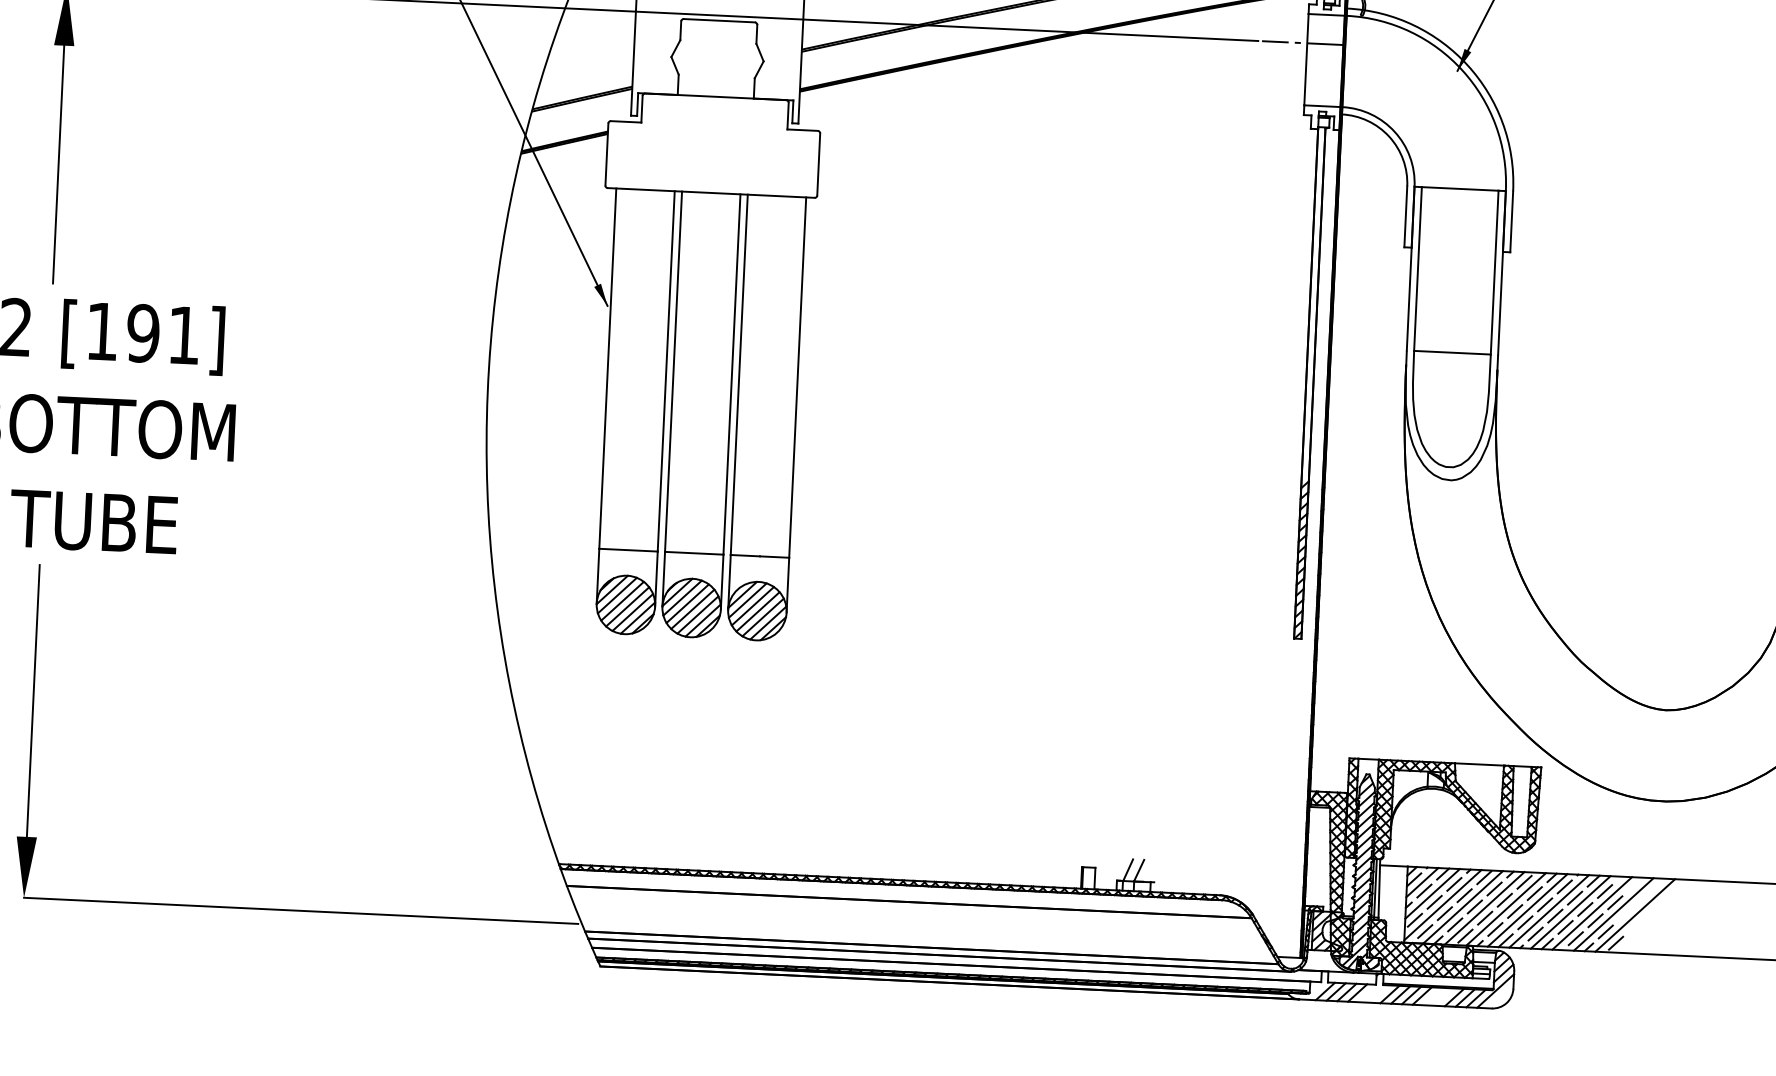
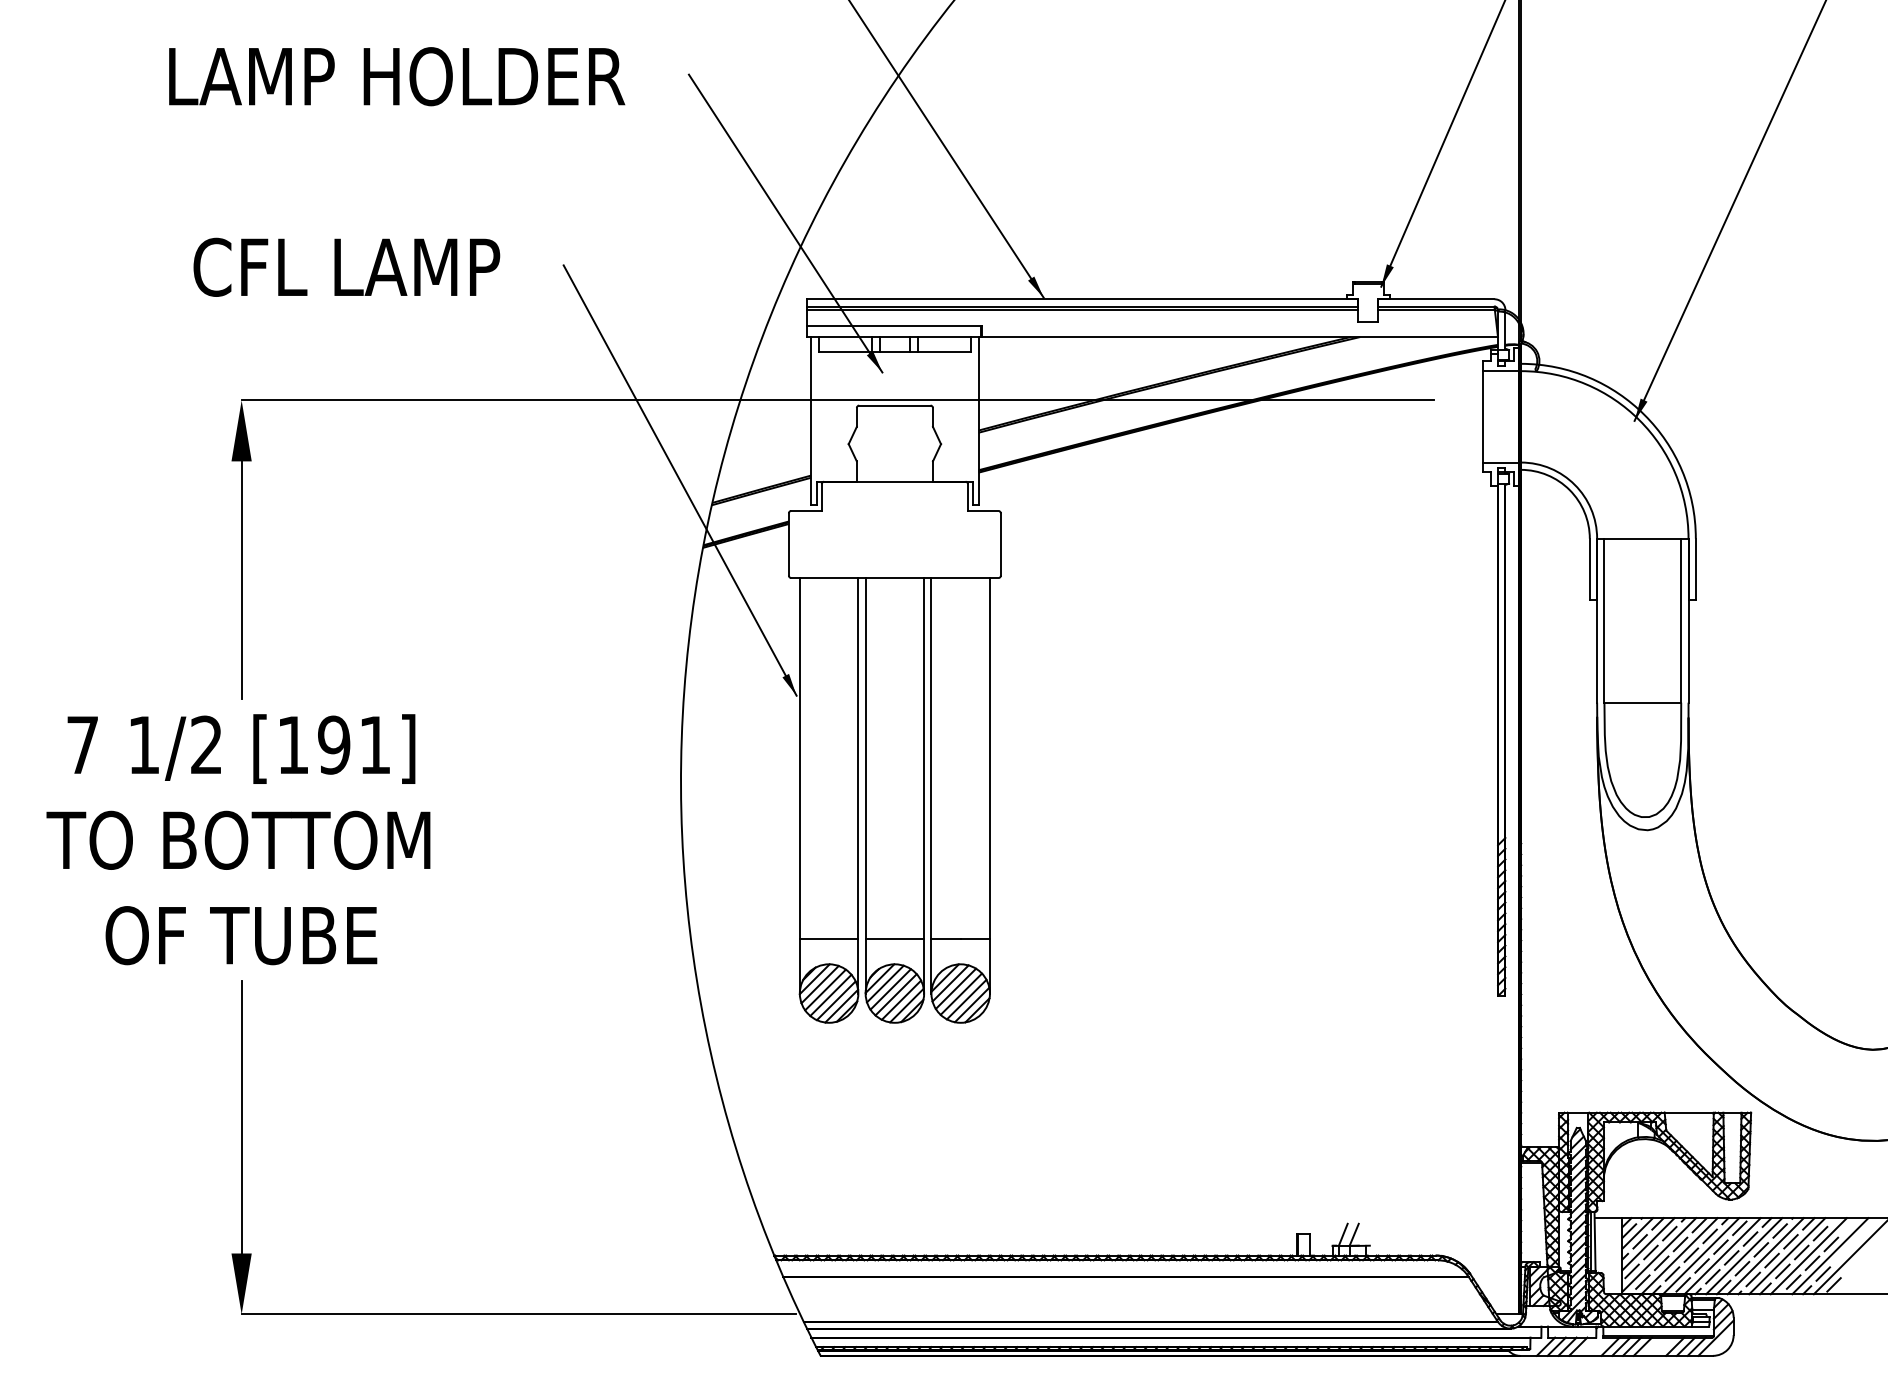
line: (1302, 43) -> (1478, 400), removed

